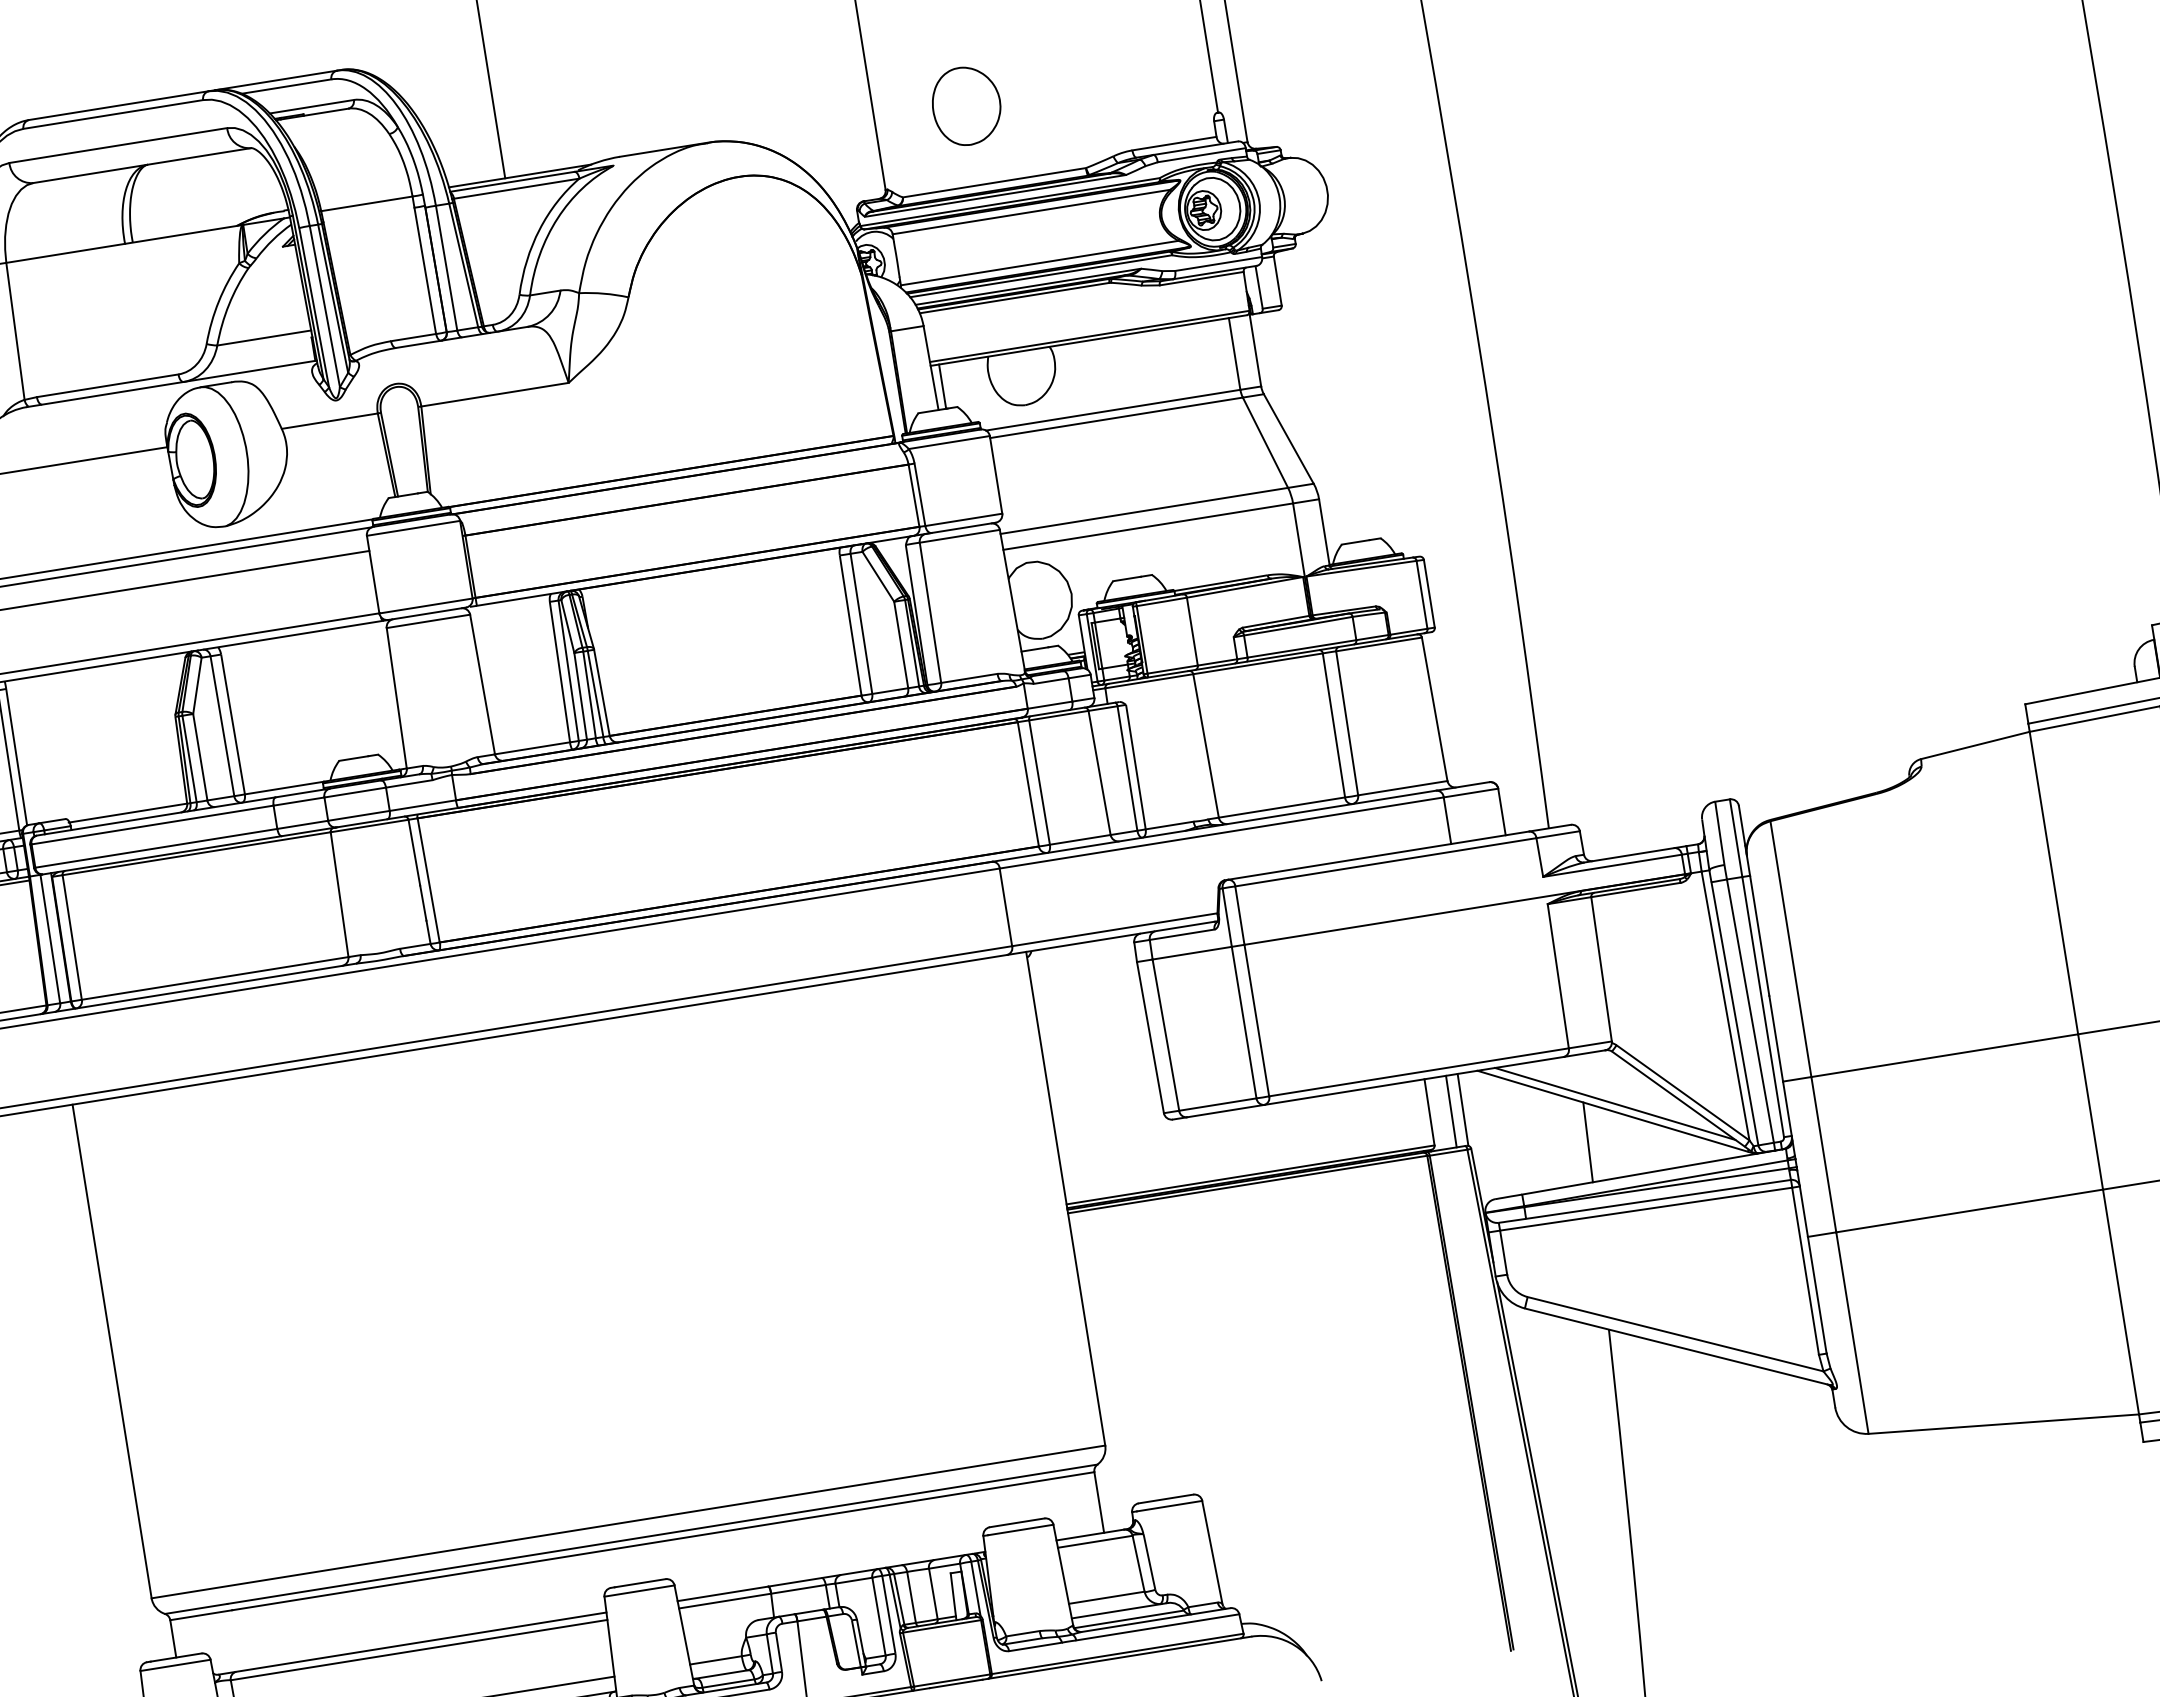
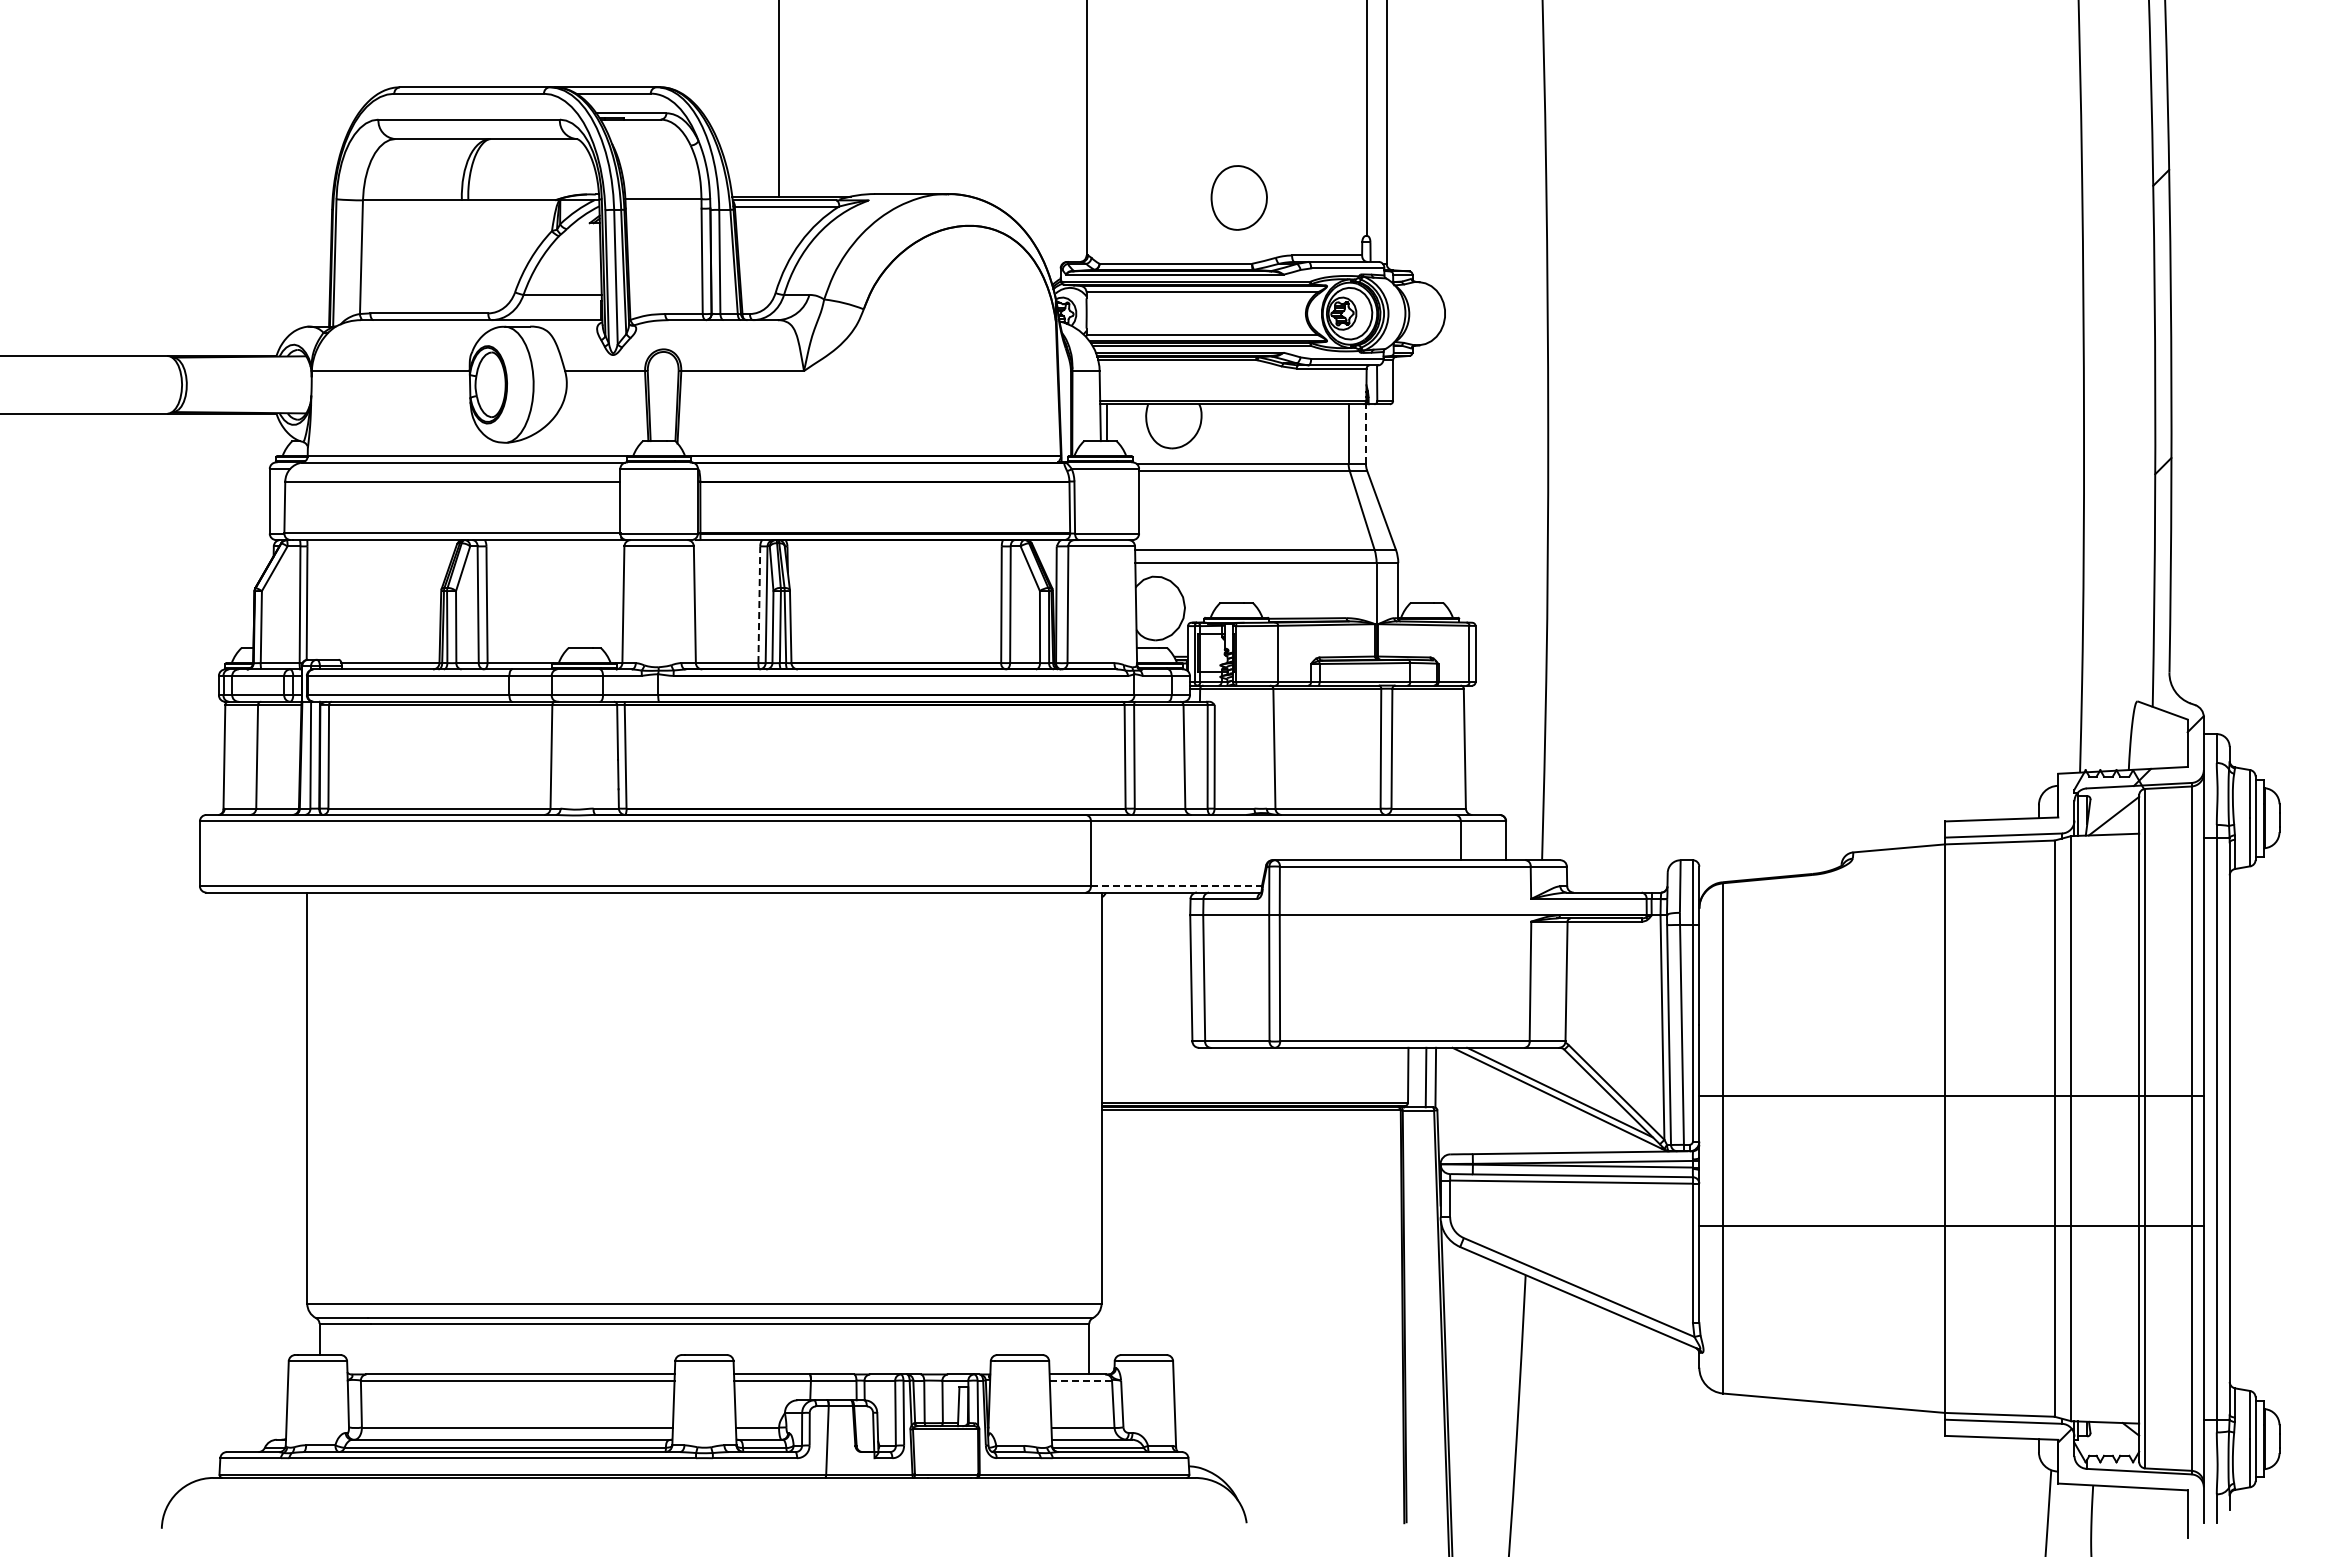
part: (965, 105) -> (1238, 197), moved
line: (1254, 349) -> (1365, 433), solid -> dashed
line: (560, 671) -> (759, 604), solid -> dashed
line: (1114, 930) -> (1176, 886), solid -> dashed
line: (1587, 1142) -> (1532, 1120), removed
line: (1094, 1541) -> (1080, 1380), solid -> dashed

